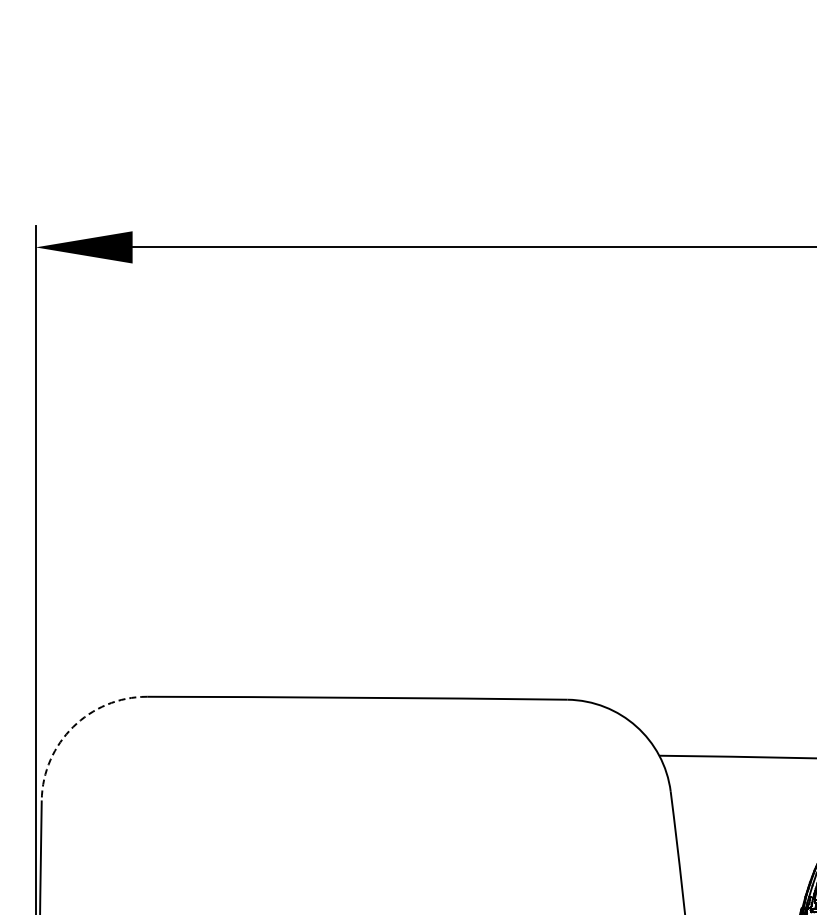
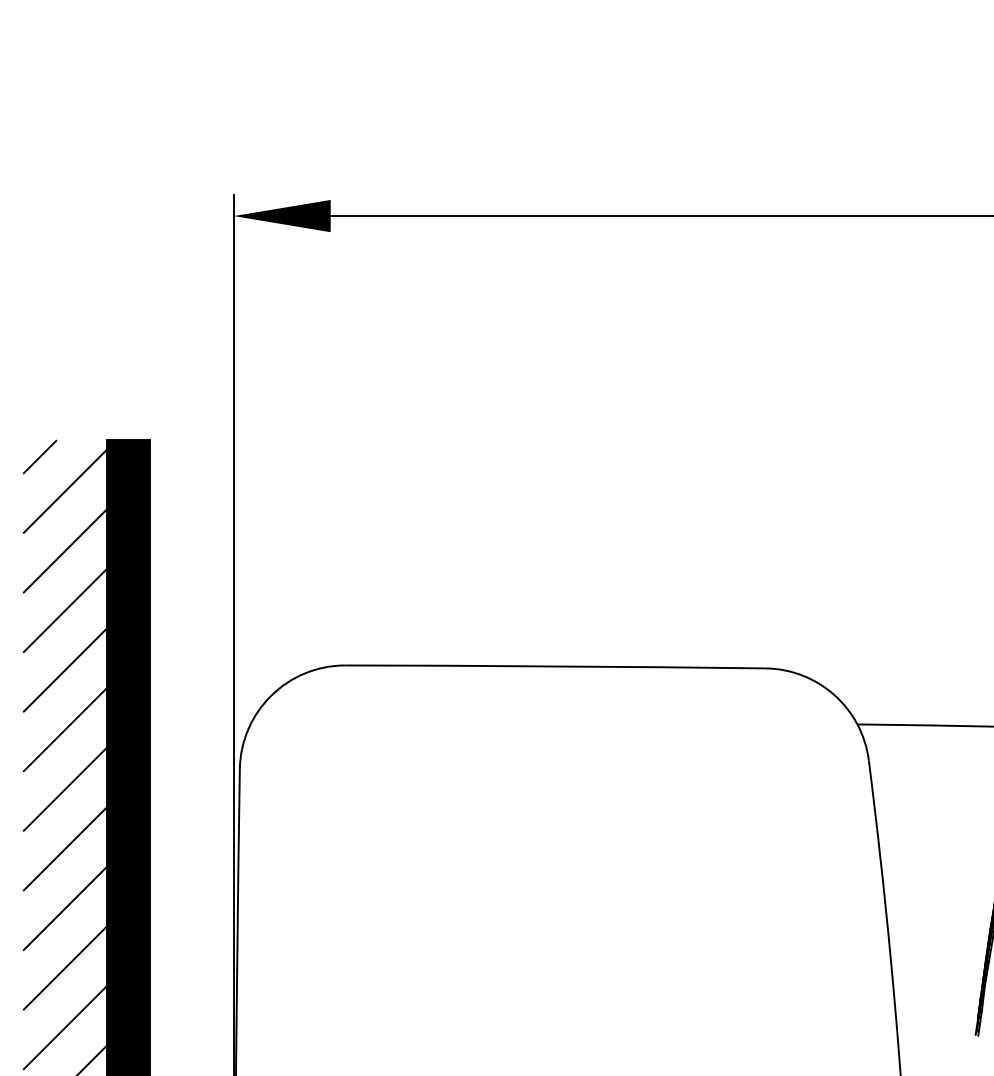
arc: (73, 726) -> (271, 695), dashed -> solid

